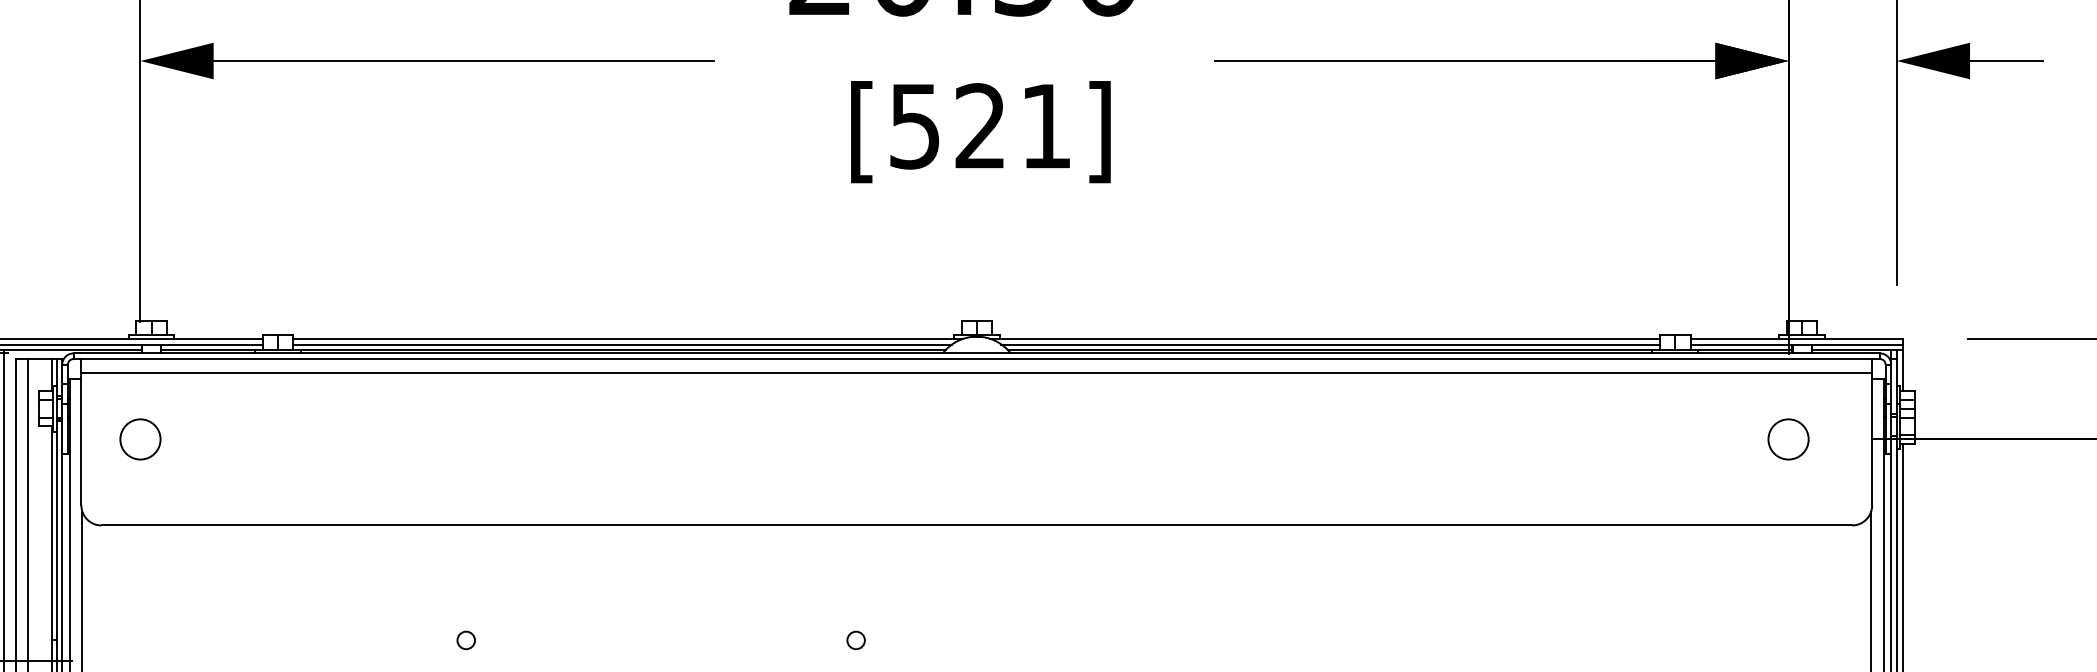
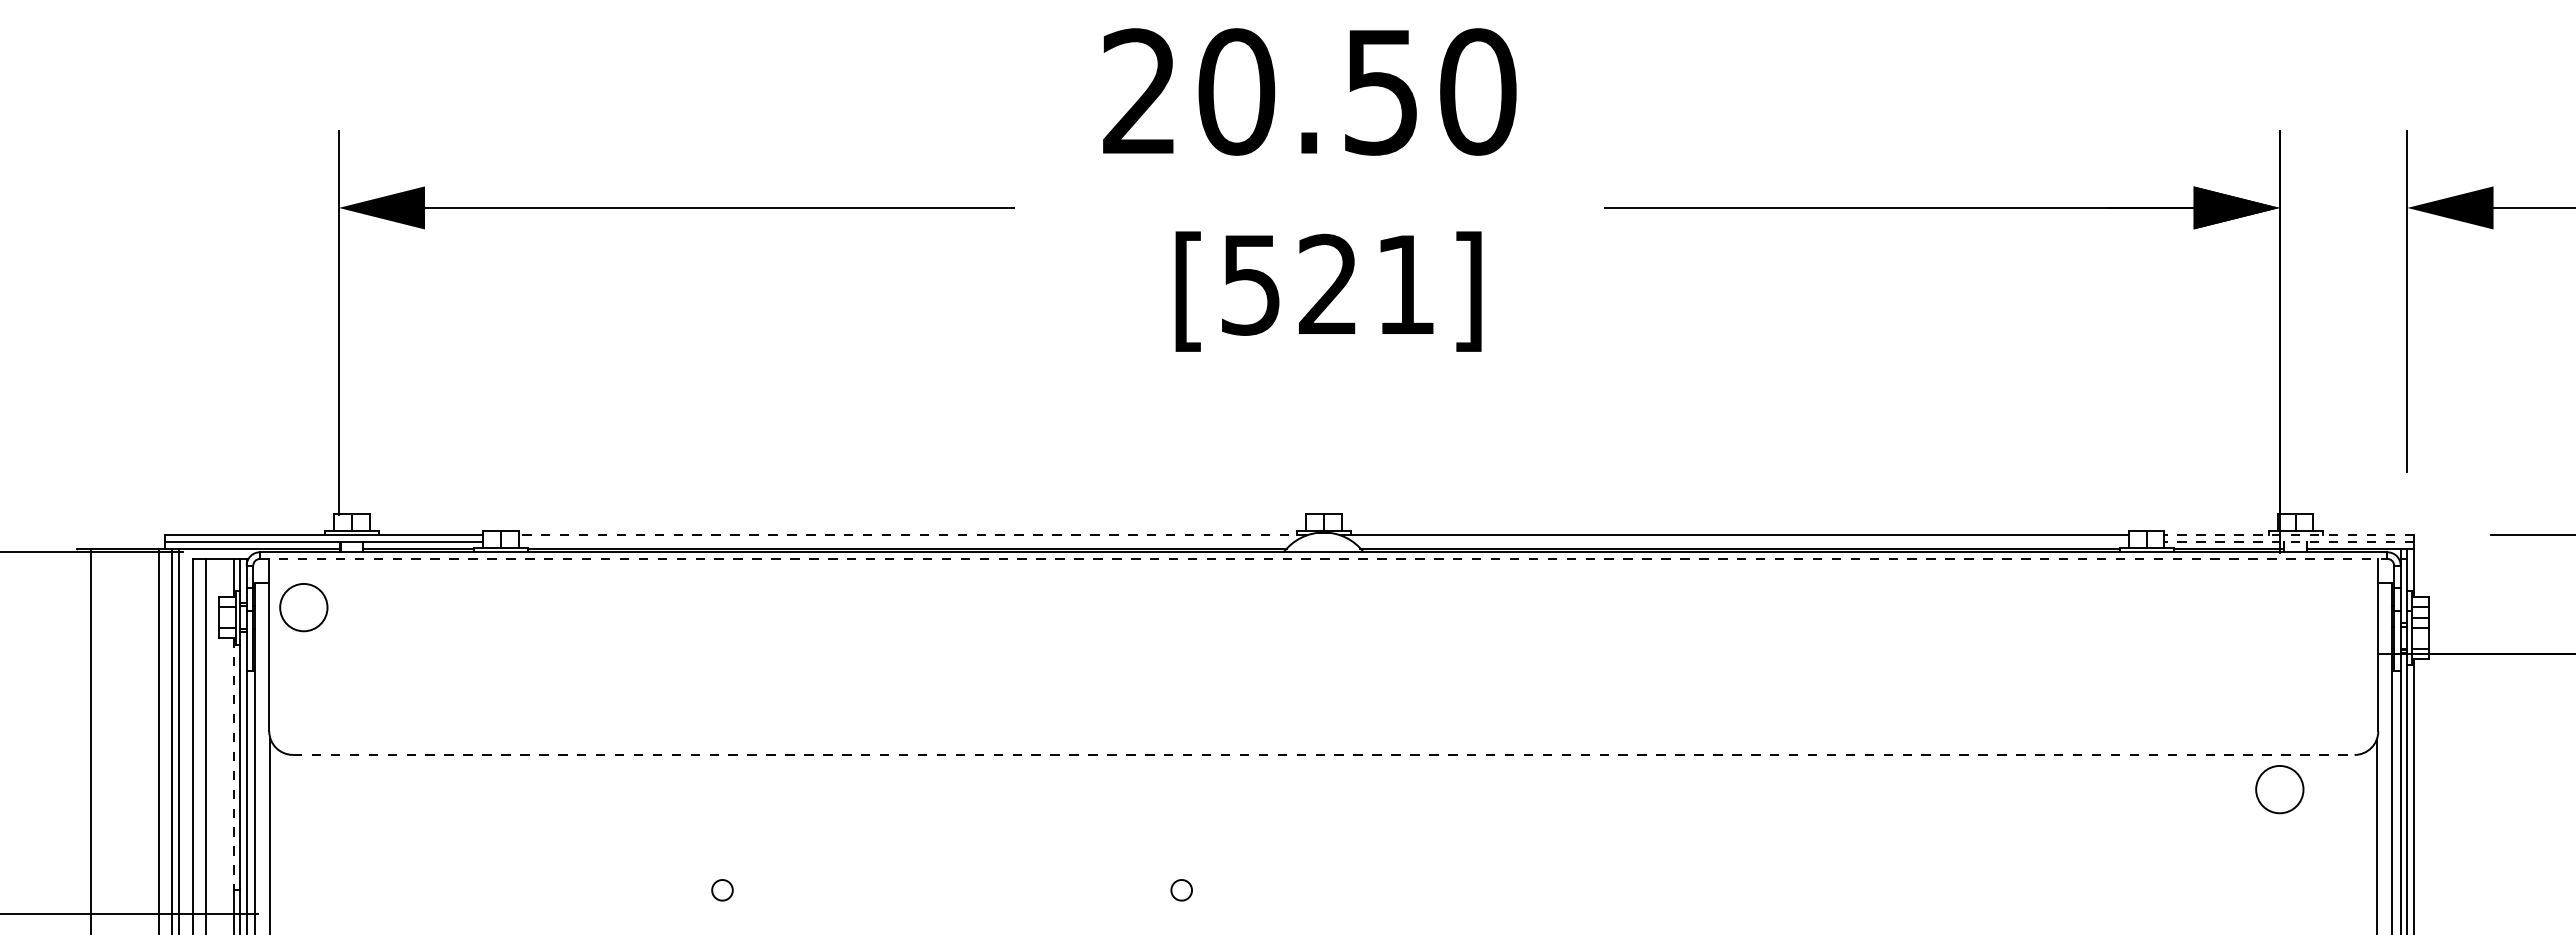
line: (628, 339) -> (913, 535), solid -> dashed
line: (1796, 339) -> (2289, 535), solid -> dashed
line: (622, 344) -> (906, 541), removed
line: (1330, 344) -> (1740, 541), removed
line: (1796, 344) -> (2289, 541), solid -> dashed
line: (976, 358) -> (1323, 558), solid -> dashed
line: (976, 373) -> (1323, 575), removed
circle: (140, 439) -> (303, 607), moved
circle: (1788, 439) -> (2279, 789), moved
line: (976, 525) -> (1323, 754), solid -> dashed
line: (51, 533) -> (234, 764), solid -> dashed

